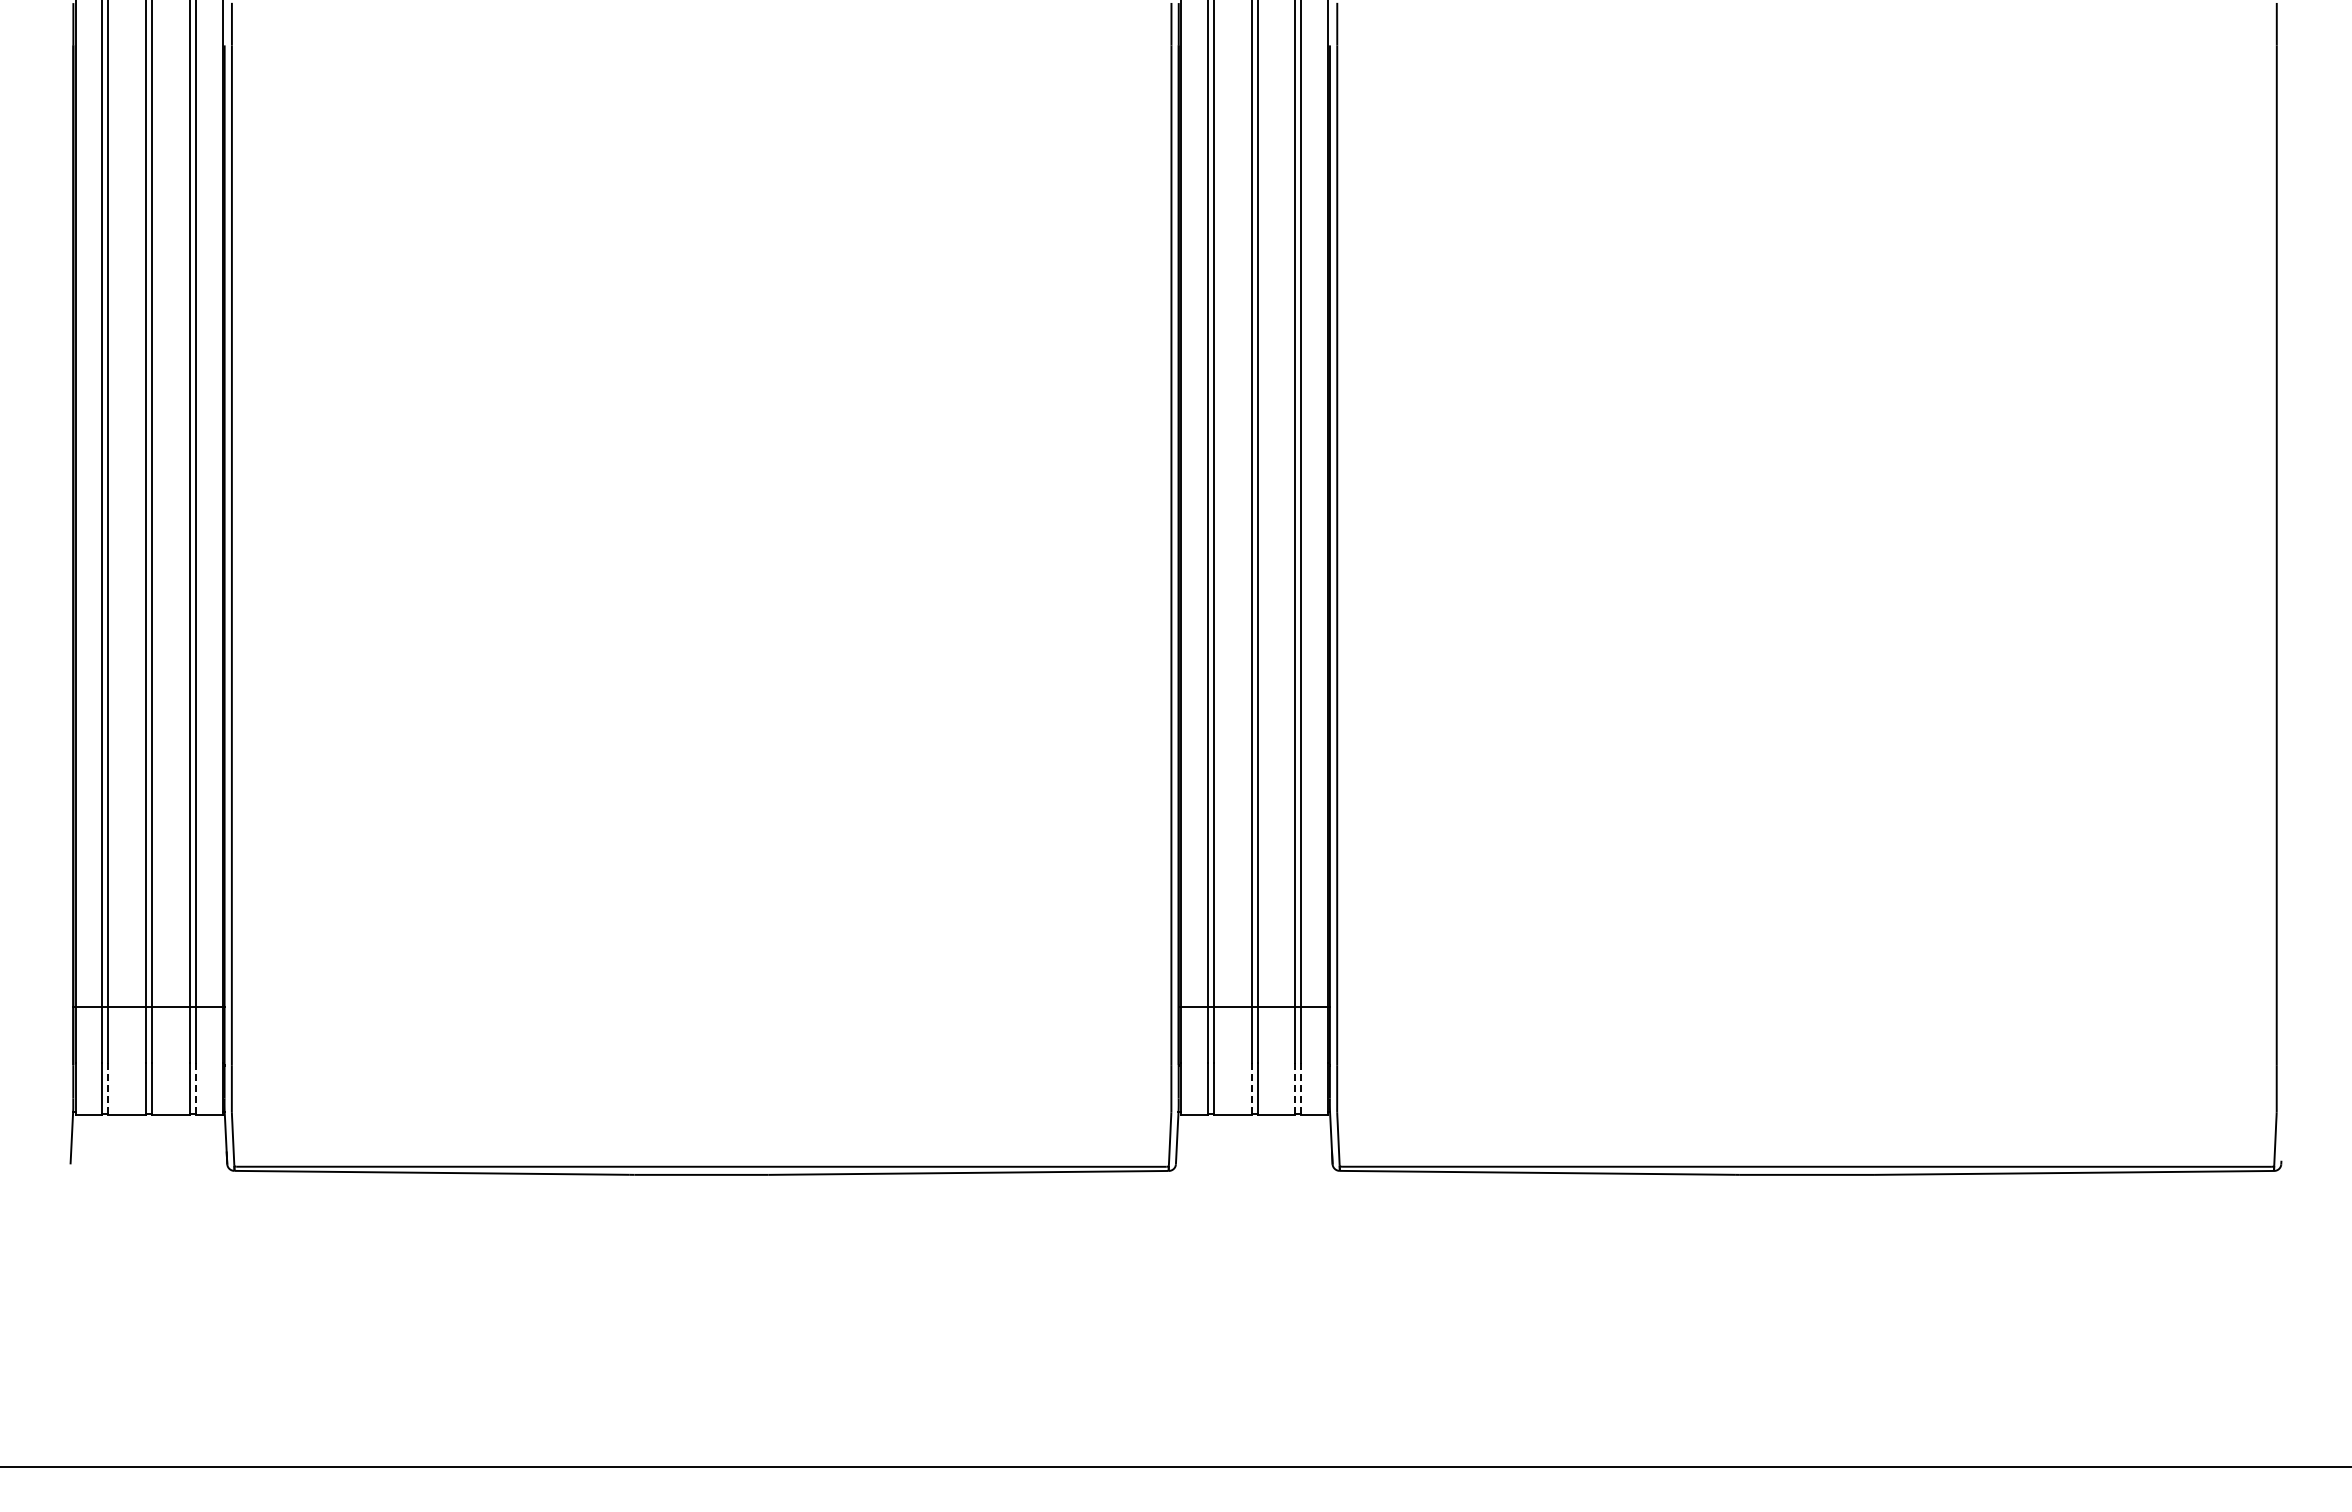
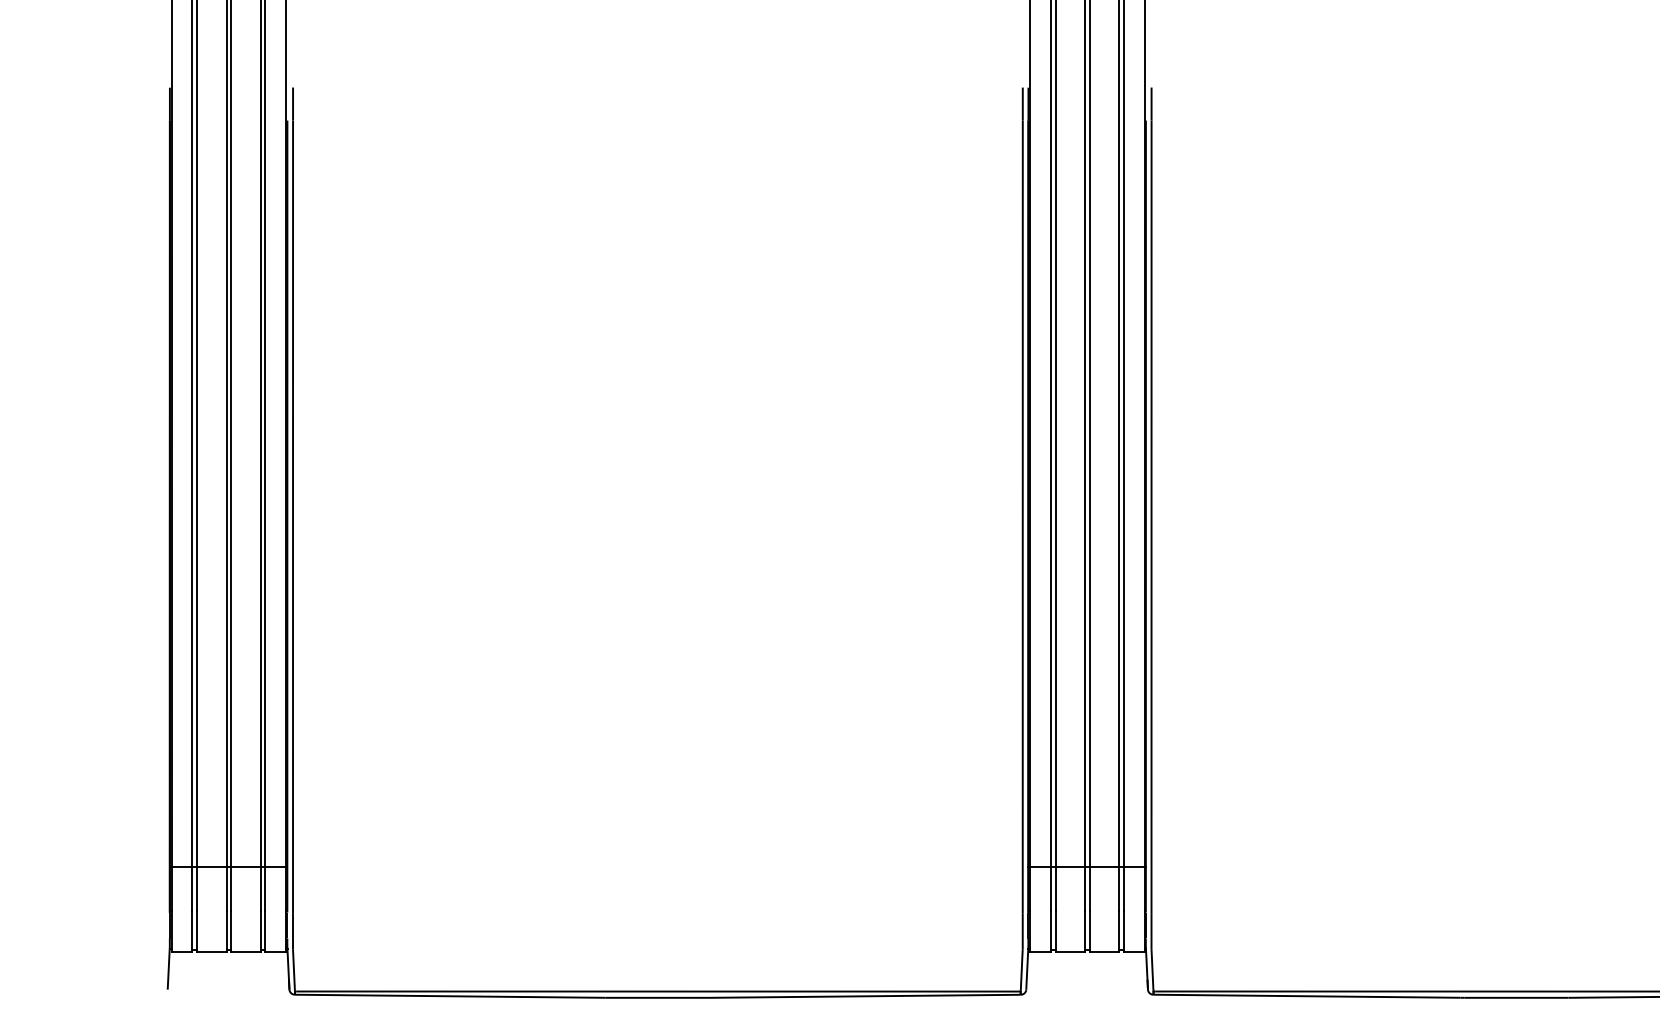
line: (108, 1089) -> (197, 931), dashed -> solid
line: (196, 1089) -> (265, 931), dashed -> solid
line: (1251, 1089) -> (1084, 931), dashed -> solid
line: (1295, 1089) -> (1119, 931), dashed -> solid
line: (1301, 1089) -> (1123, 931), dashed -> solid

